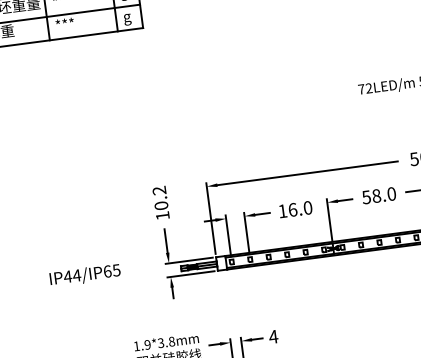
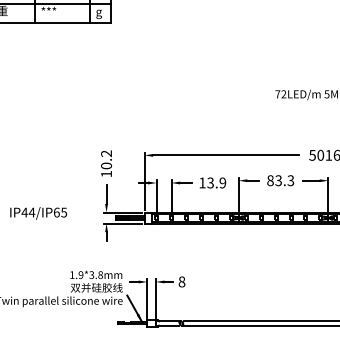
text: (378, 195) -> (280, 180), 58.0 -> 83.3
text: (300, 208) -> (216, 182), 16.0 -> 13.9
text: (272, 336) -> (181, 281), 4 -> 8

